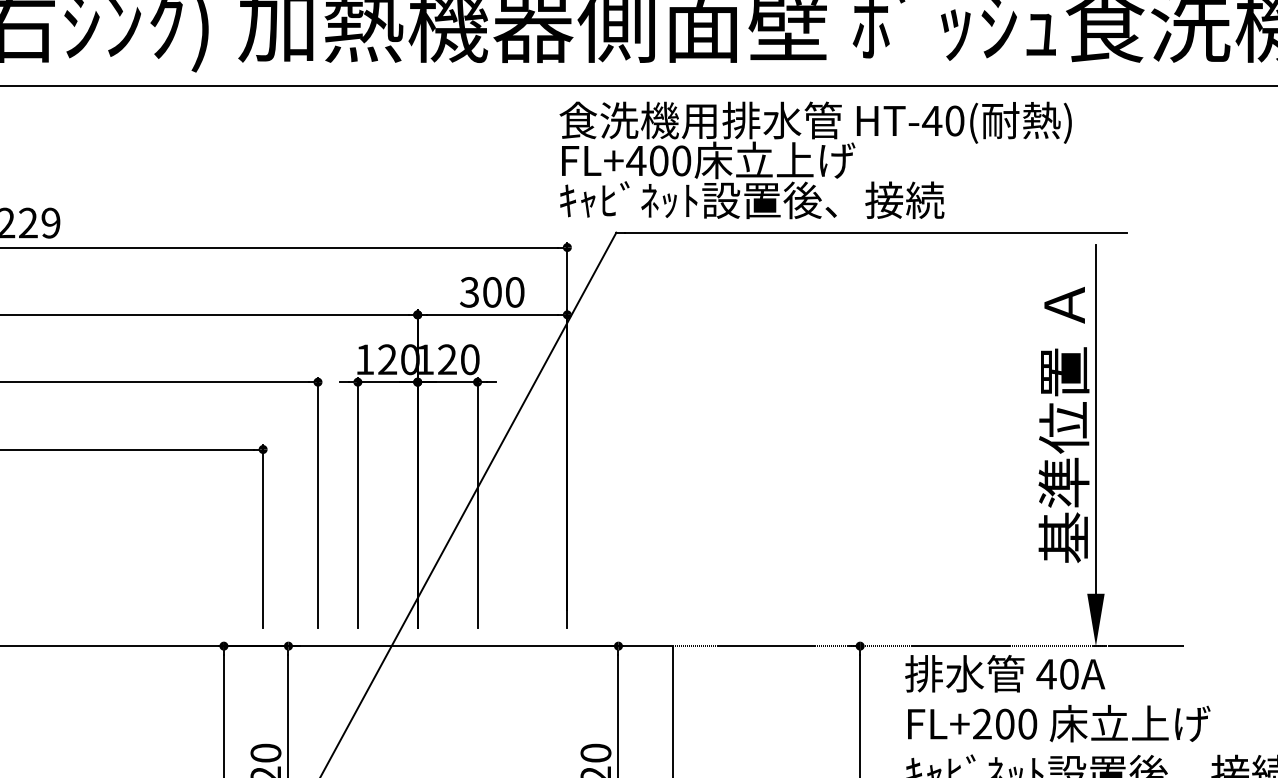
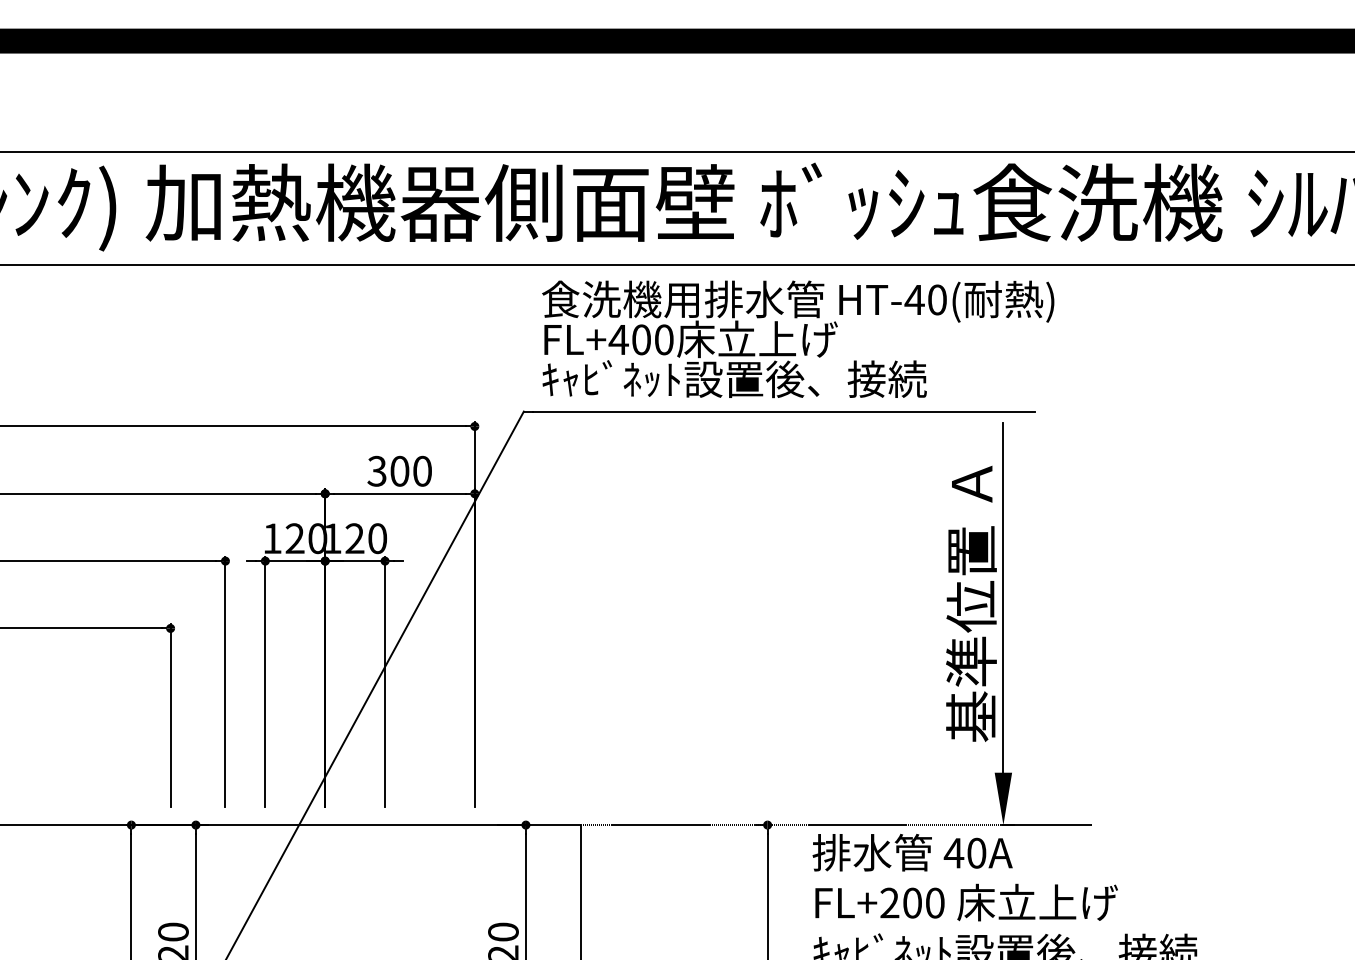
text: (816, 160) -> (798, 339), moved

